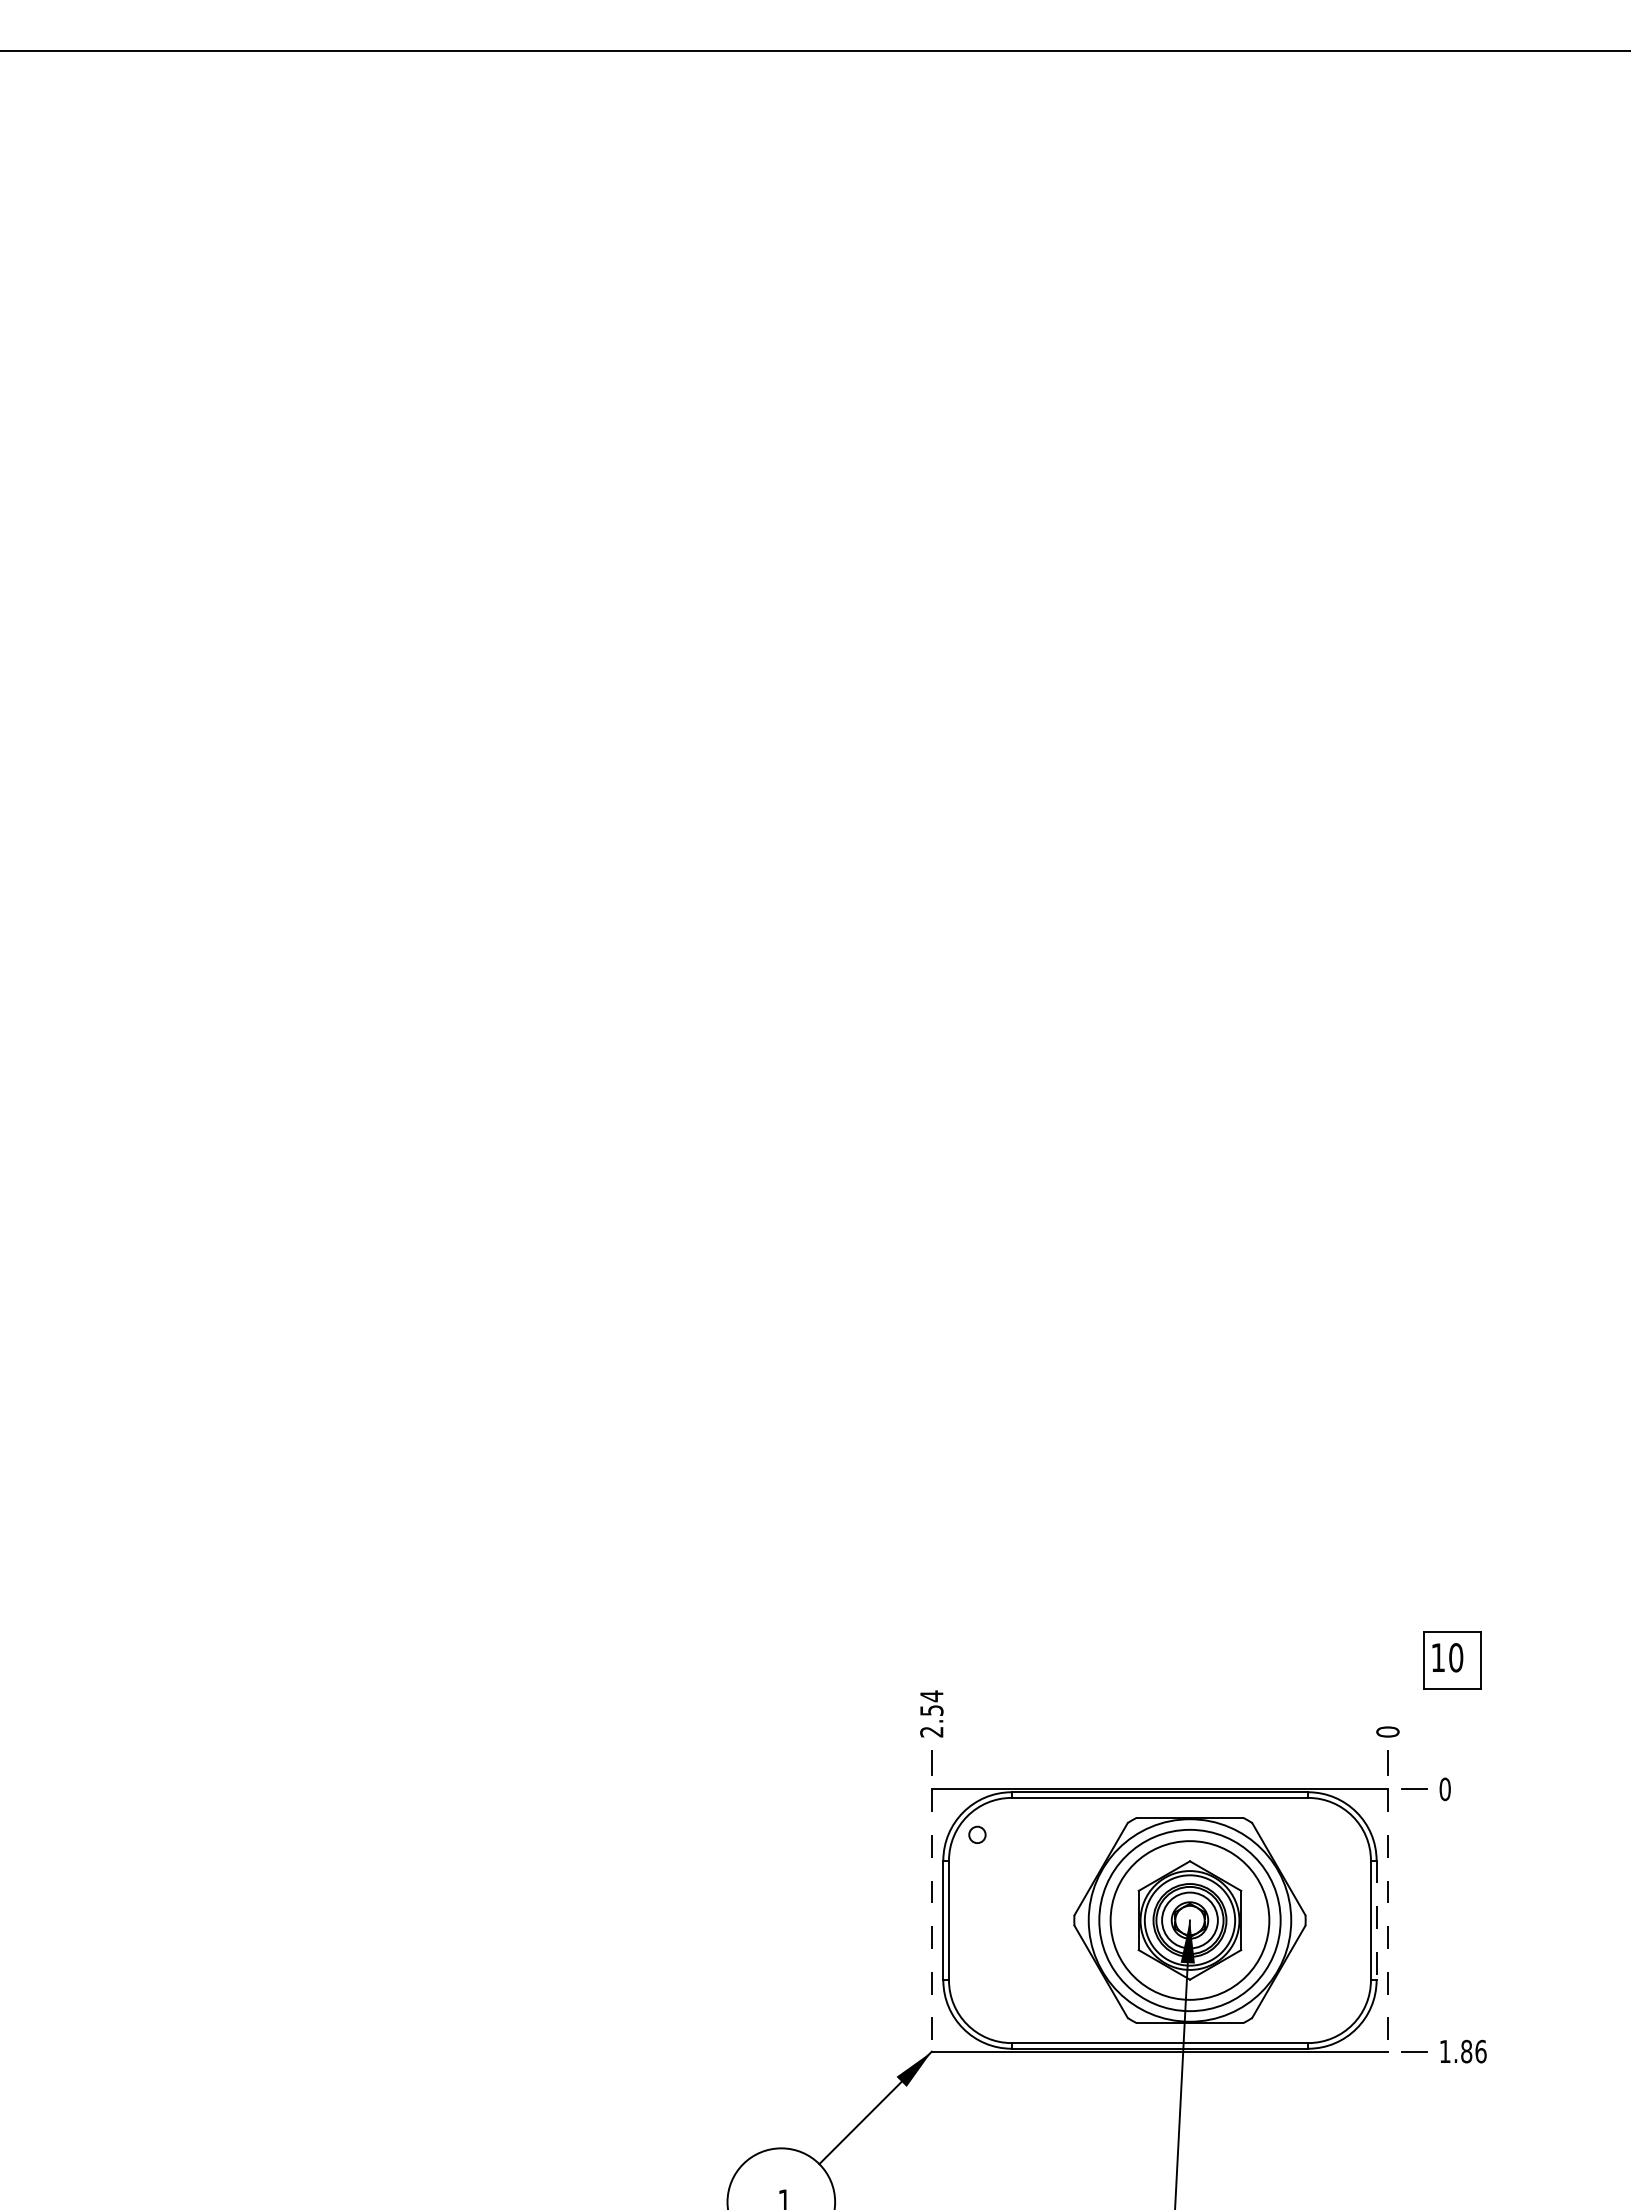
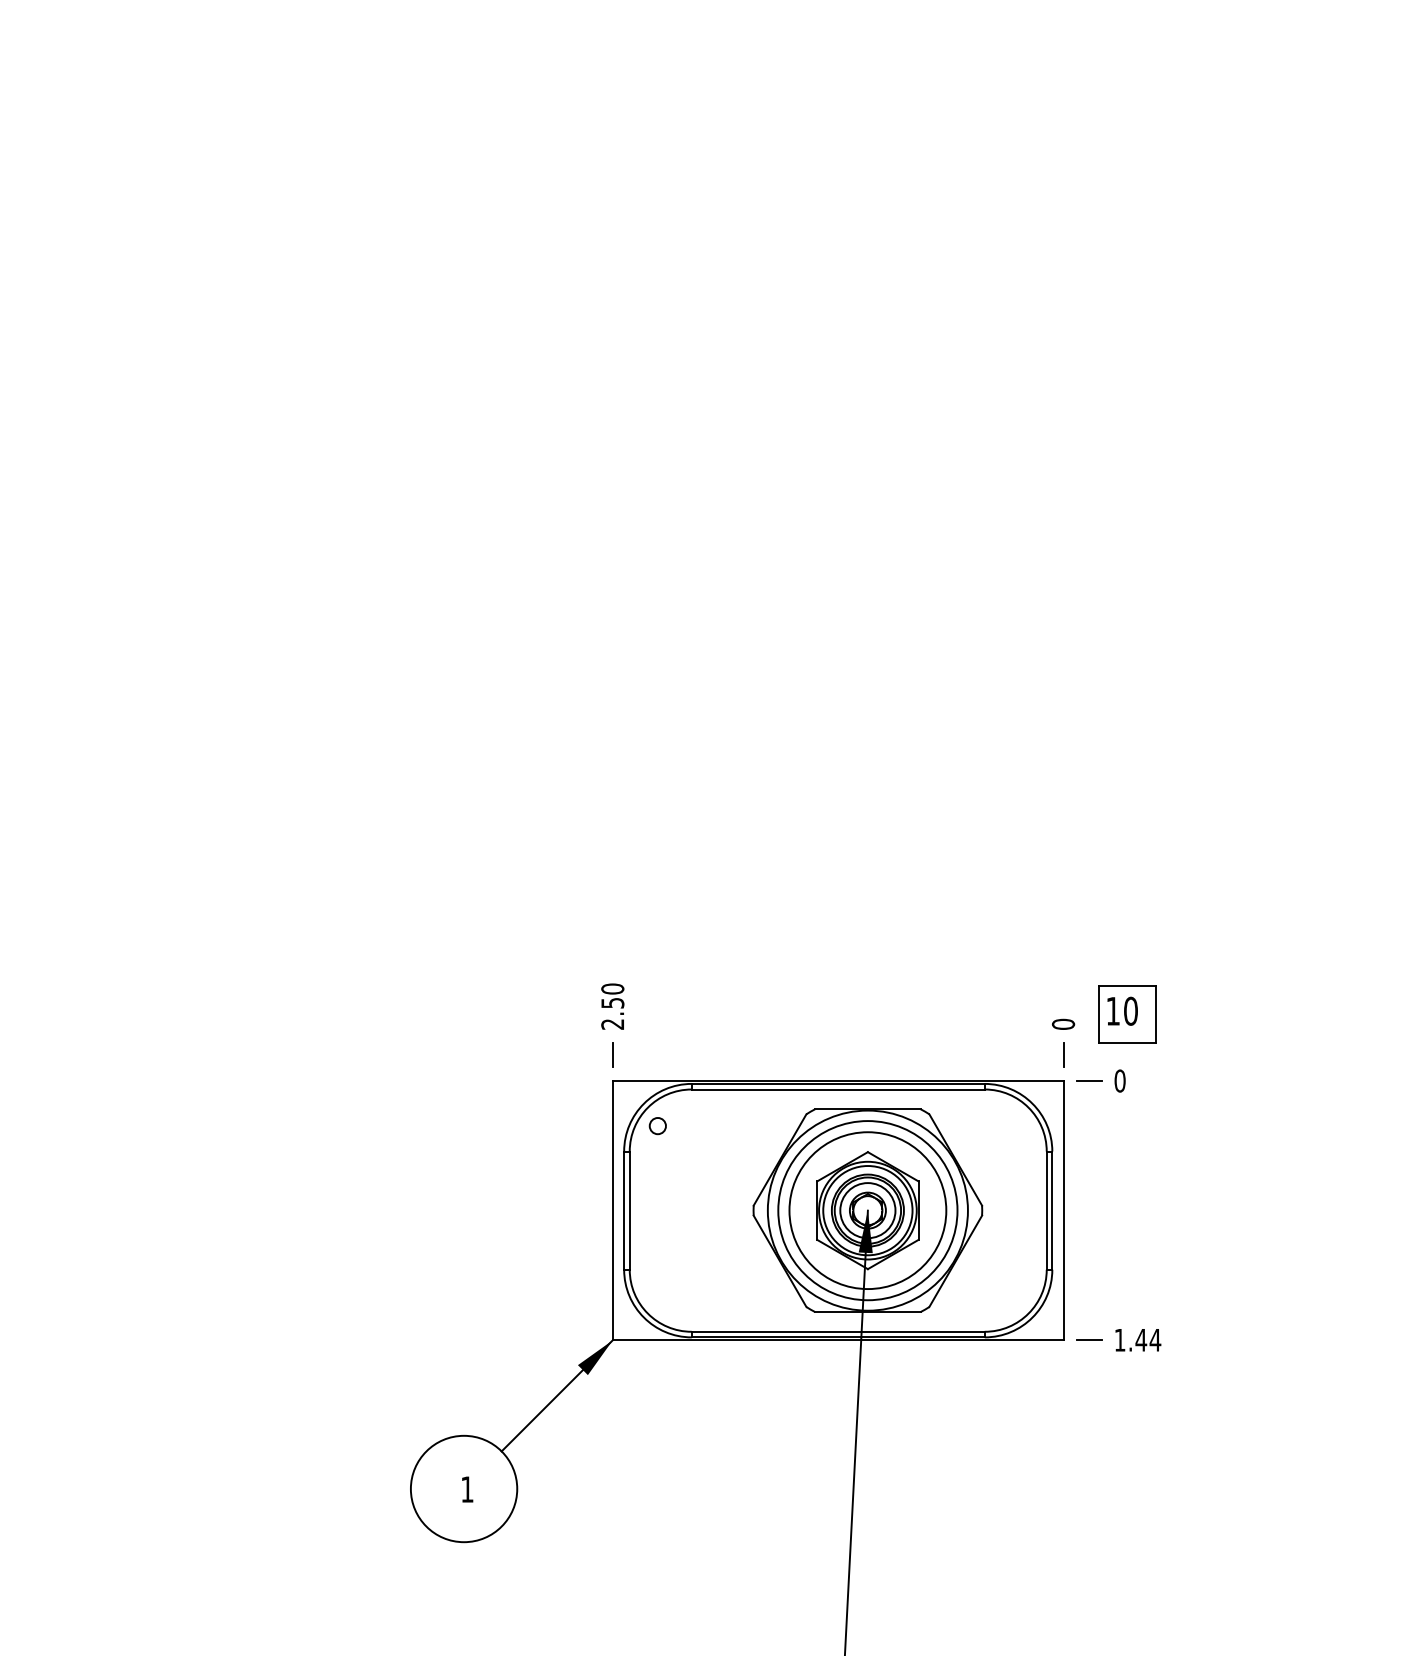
part: (1452, 1660) -> (1127, 1013), moved
text: (931, 1696) -> (612, 989), 2.54 -> 2.50
line: (1376, 1920) -> (1052, 1210), dashed -> solid
line: (931, 1921) -> (612, 1211), dashed -> solid
line: (1387, 1921) -> (1063, 1211), dashed -> solid
text: (1473, 2051) -> (1148, 1340), 1.86 -> 1.44

